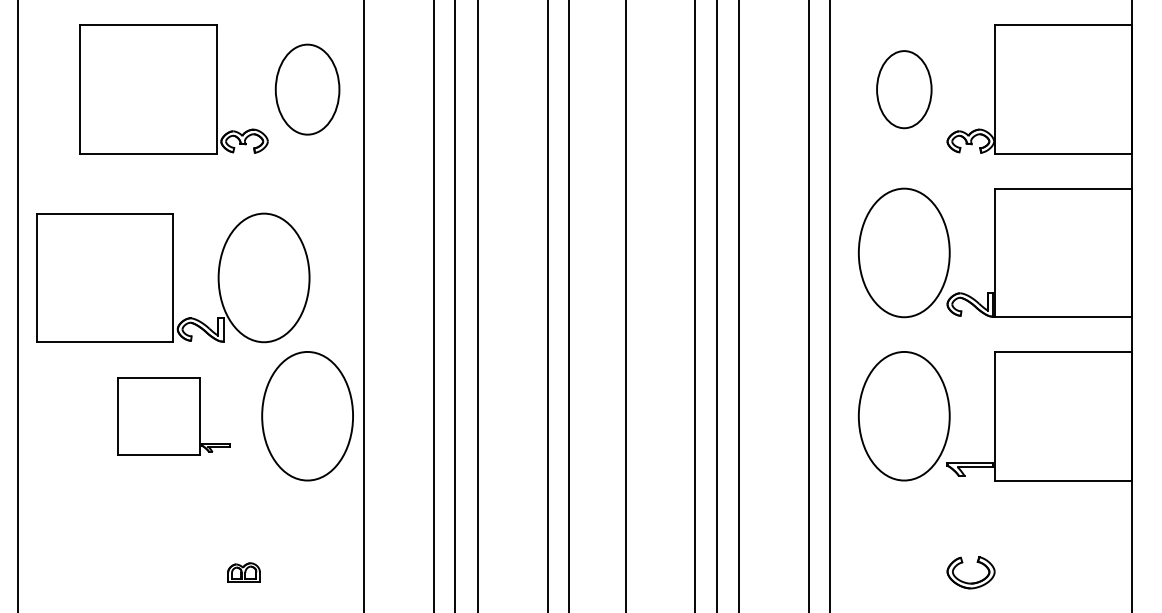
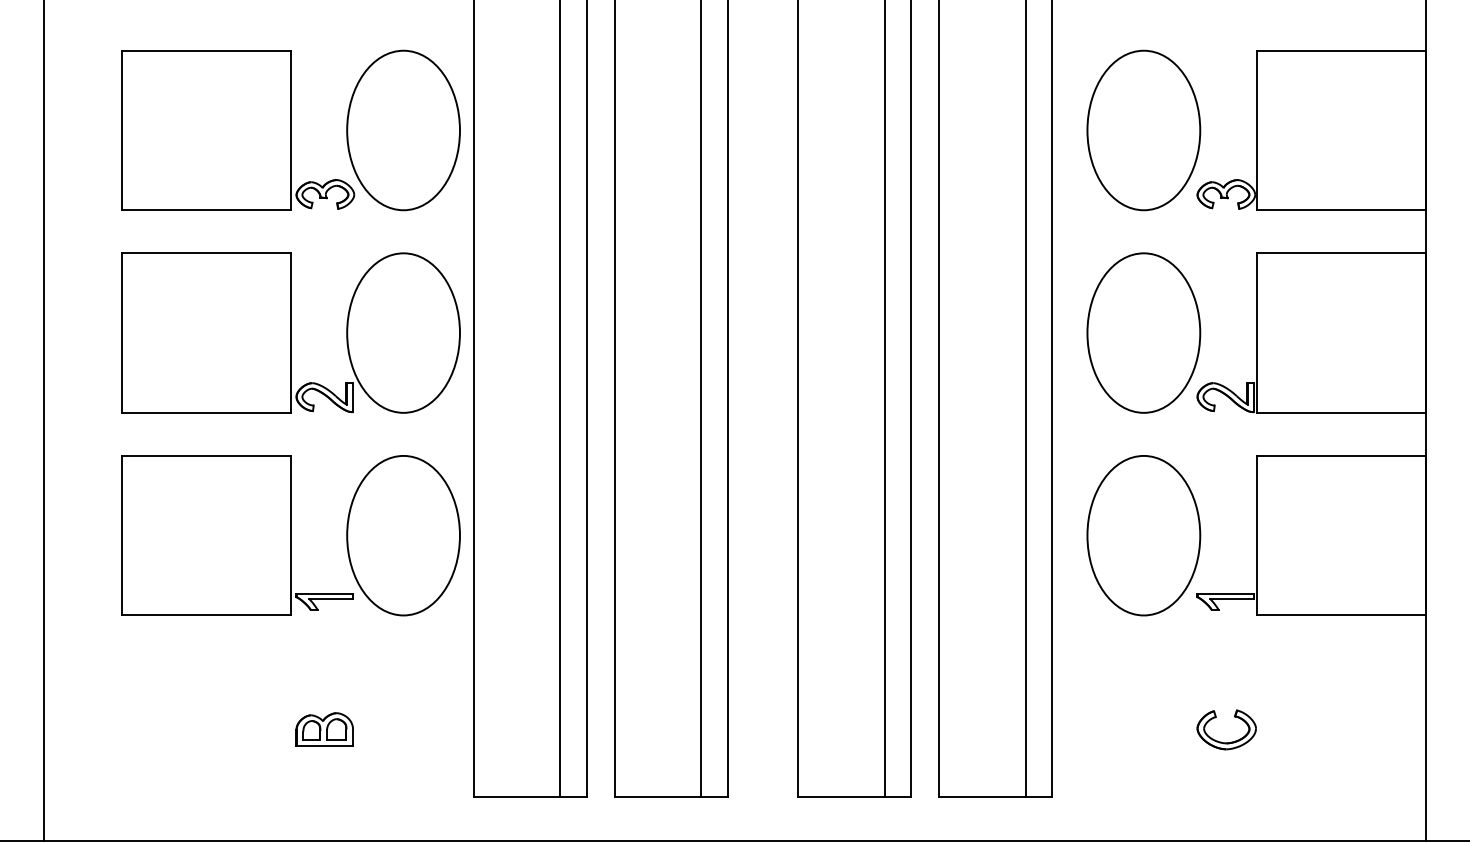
part: (307, 89) -> (403, 130), size x1.43
part: (903, 89) -> (1143, 130), size x1.67
part: (172, 277) -> (290, 332), moved
part: (173, 416) -> (237, 535), size x1.67
part: (243, 572) -> (324, 729), size x1.43

